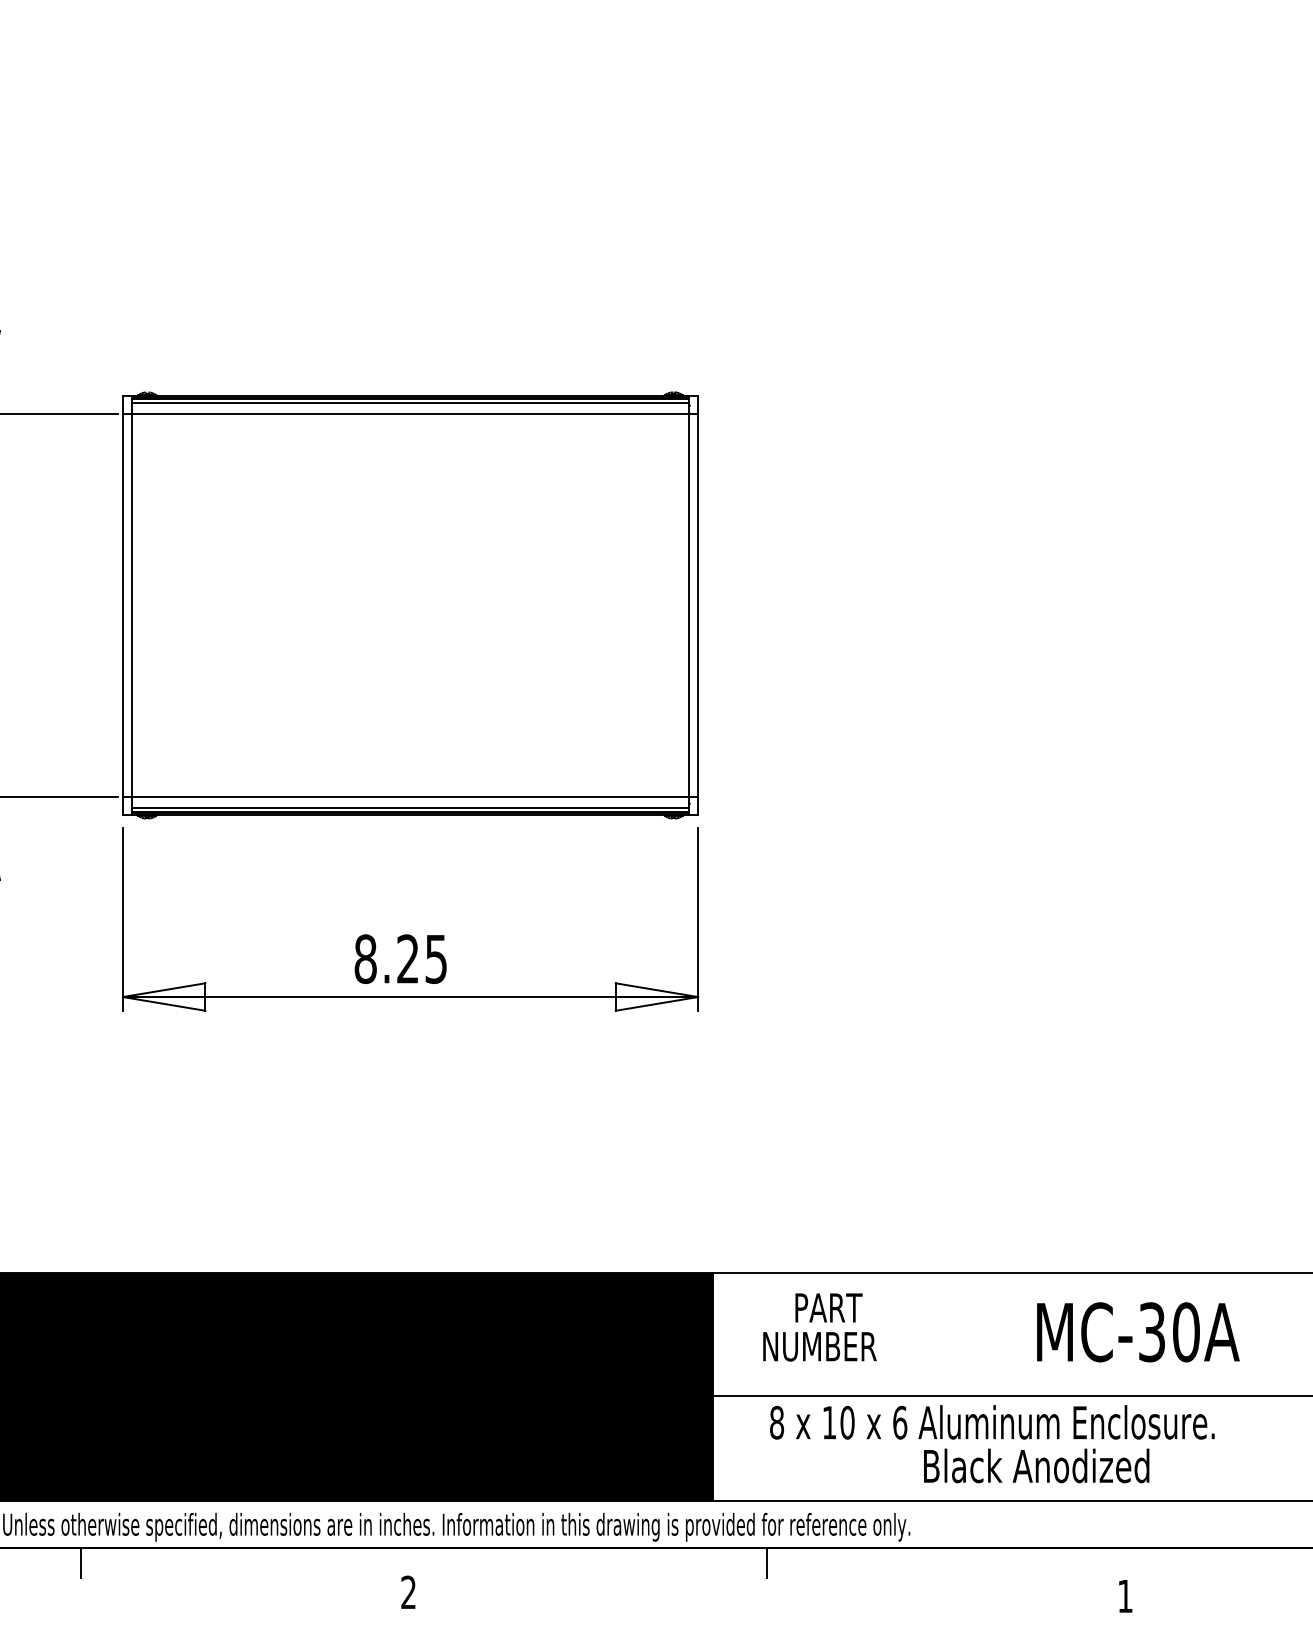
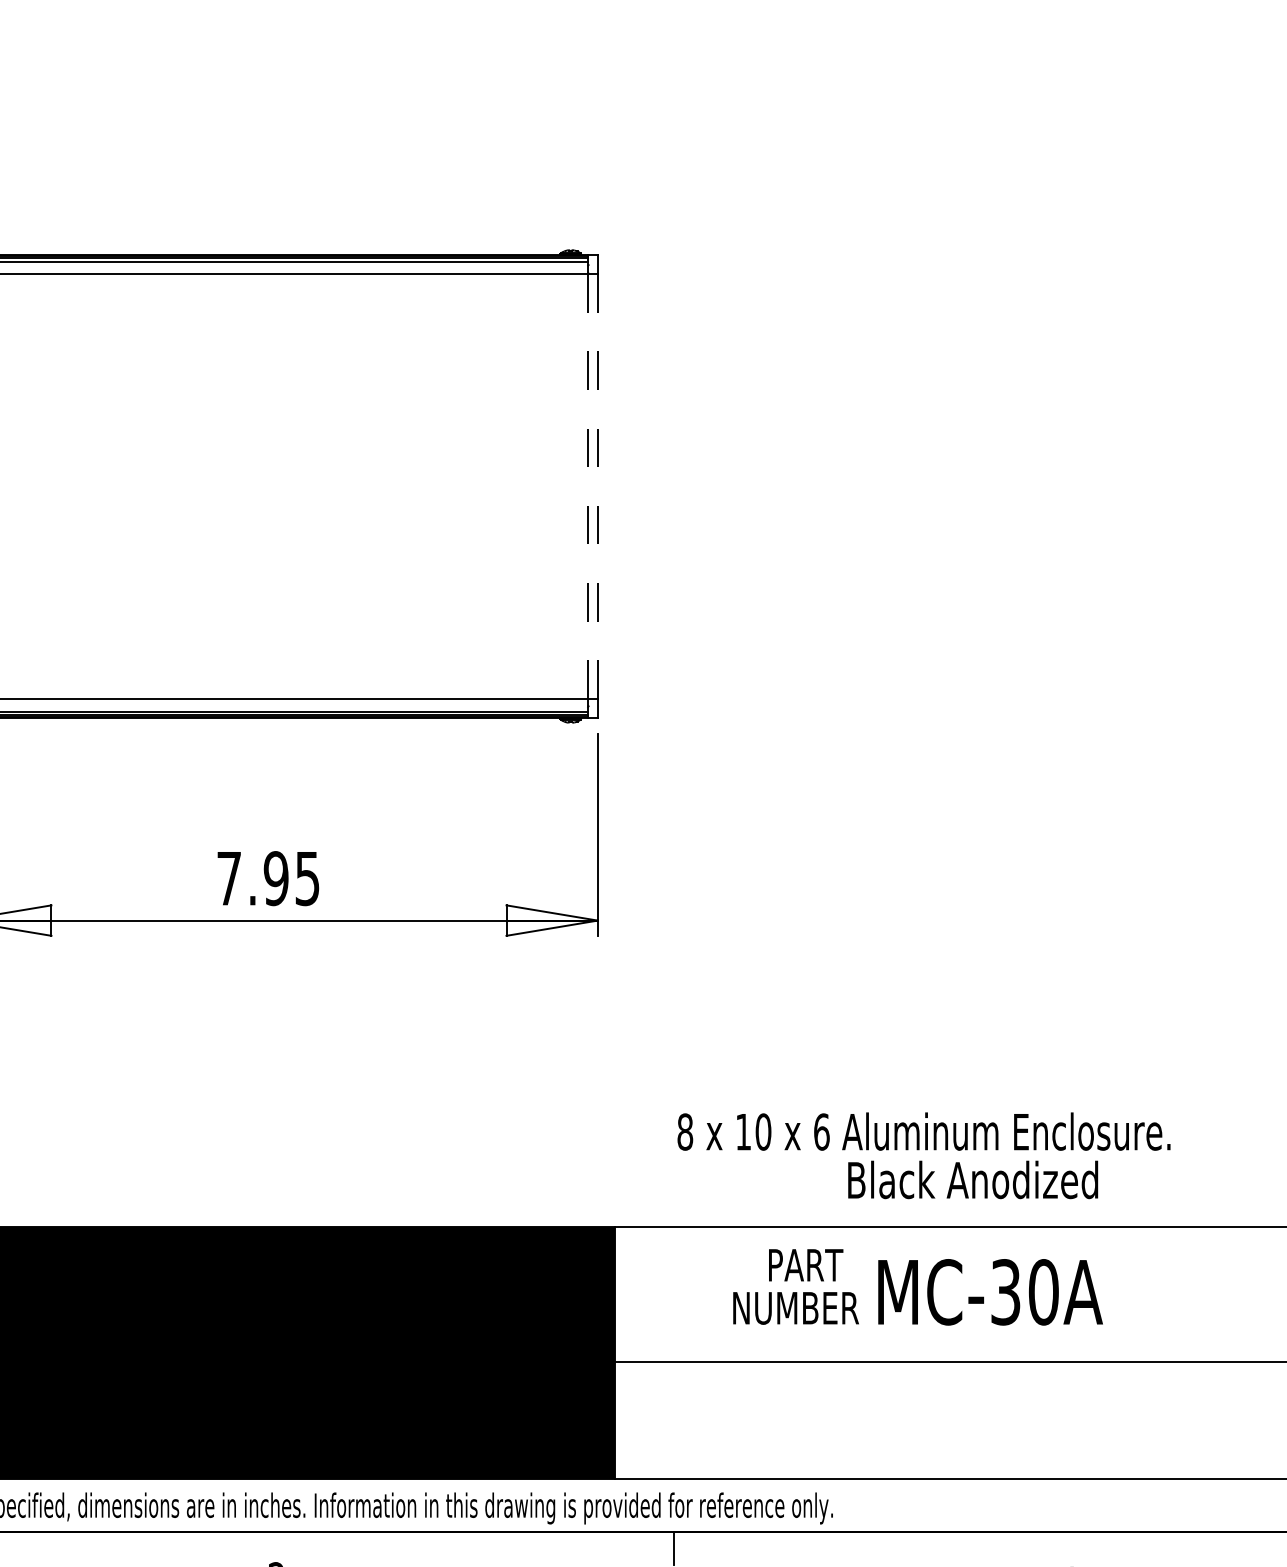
line: (689, 605) -> (588, 486), solid -> dashed
line: (698, 605) -> (598, 486), solid -> dashed
text: (386, 958) -> (252, 877), 8.25 -> 7.95
text: (819, 1327) -> (795, 1286), moved
text: (1138, 1332) -> (990, 1292), moved
text: (992, 1444) -> (924, 1156), moved

